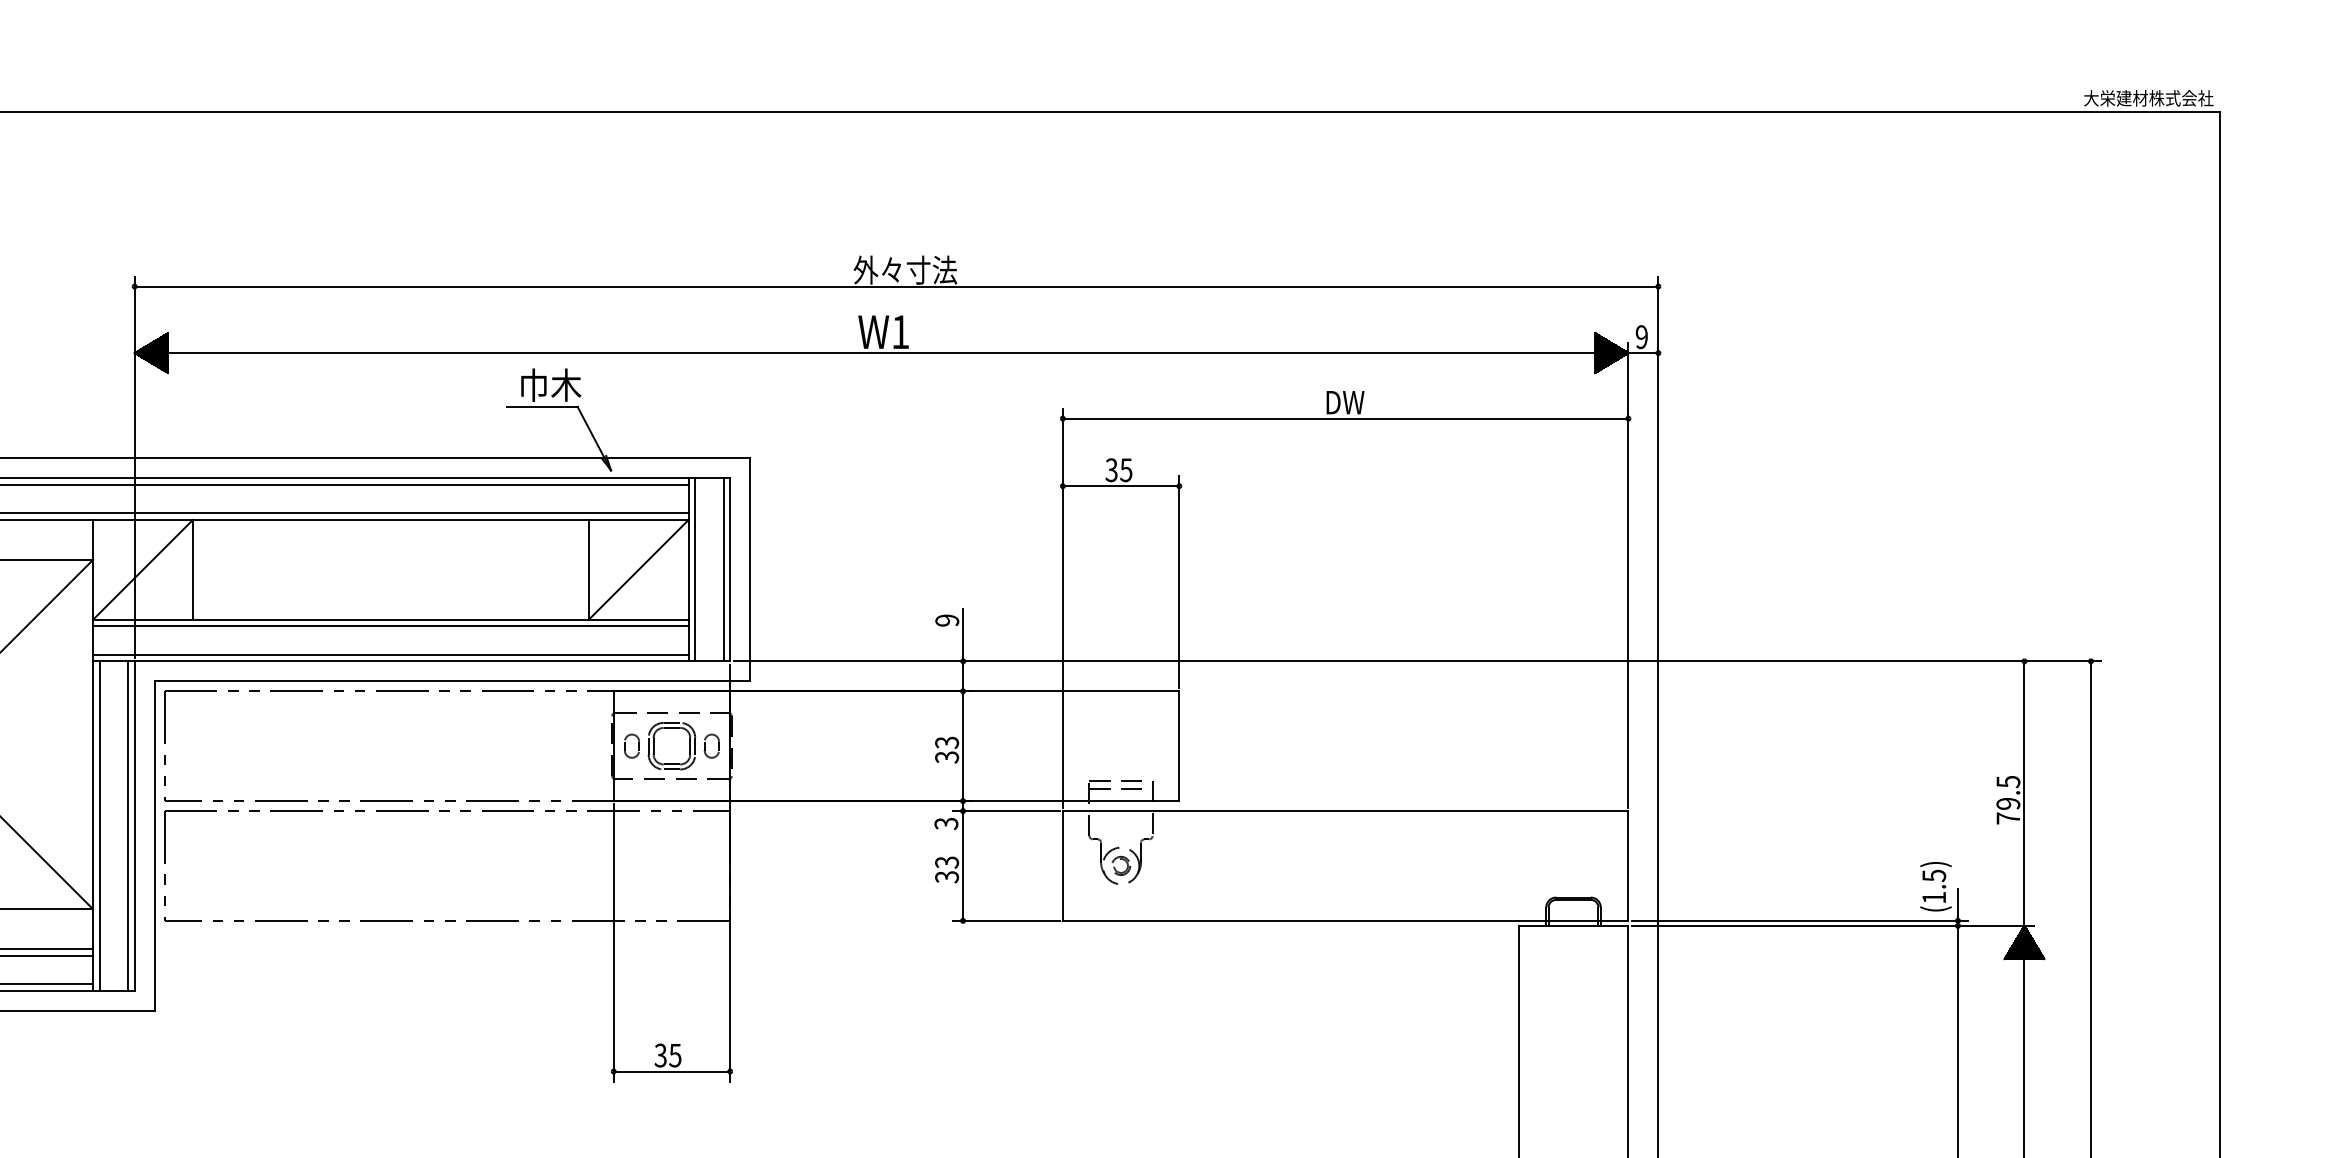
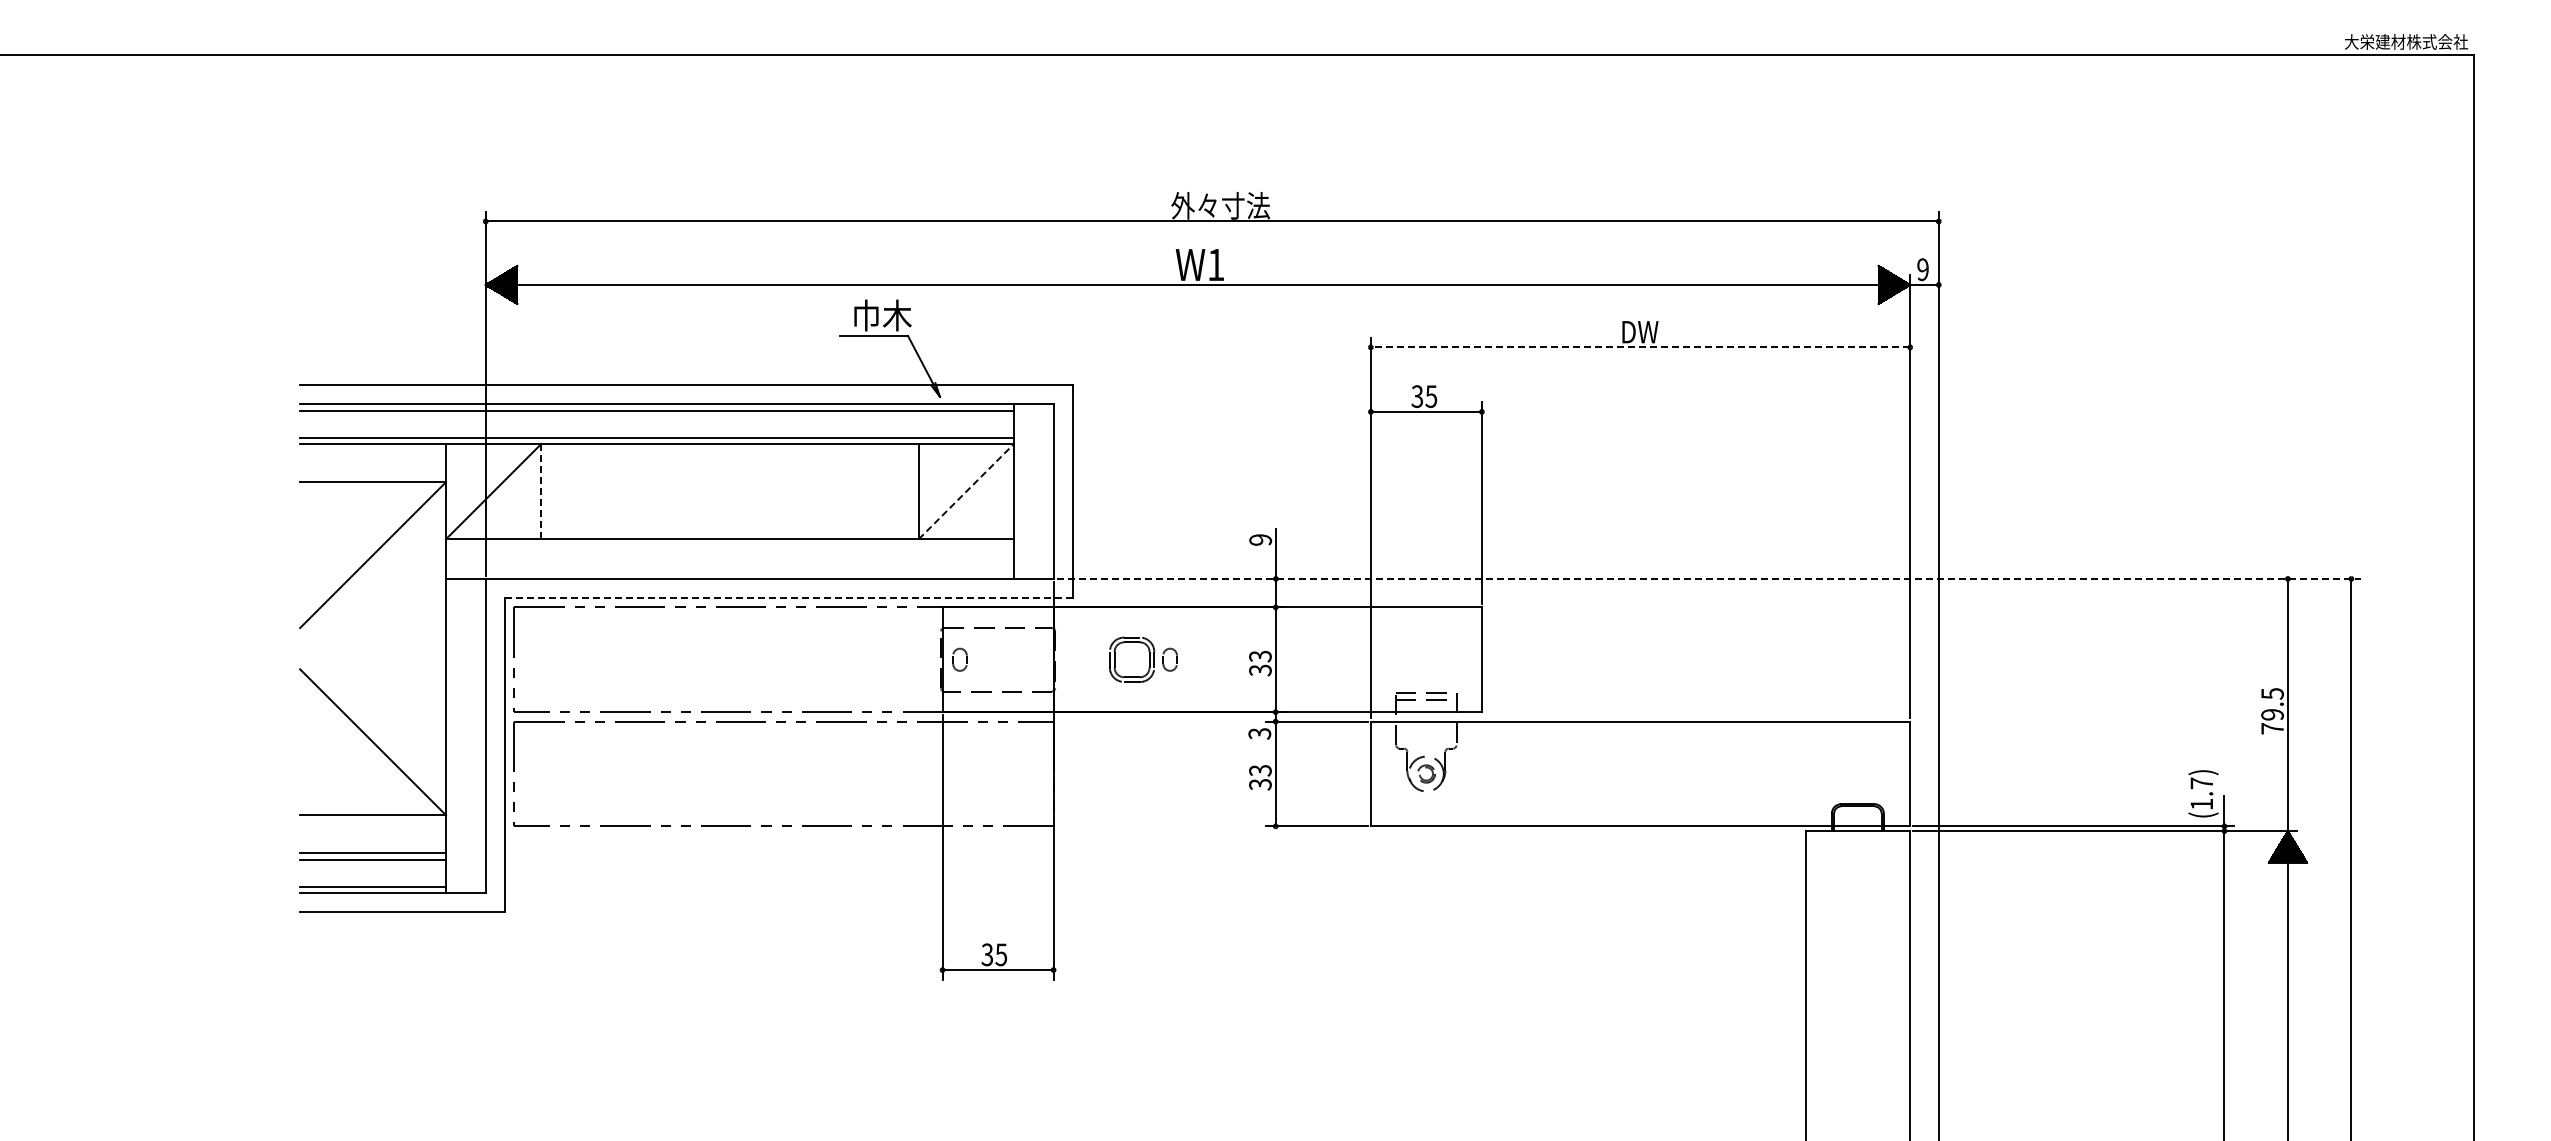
line: (1345, 418) -> (1640, 347), solid -> dashed
line: (193, 569) -> (541, 491), solid -> dashed
line: (638, 569) -> (966, 491), solid -> dashed
line: (695, 569) -> (1020, 491), removed
line: (723, 569) -> (1047, 491), removed
line: (390, 626) -> (729, 545), removed
line: (390, 654) -> (729, 572), removed
line: (1417, 660) -> (1709, 578), solid -> dashed
line: (452, 680) -> (788, 597), solid -> dashed
part: (683, 745) -> (1143, 659), moved
line: (99, 825) -> (452, 735), removed
line: (128, 825) -> (479, 735), removed
text: (1933, 875) -> (2201, 783), (1.5) -> (1.7)

